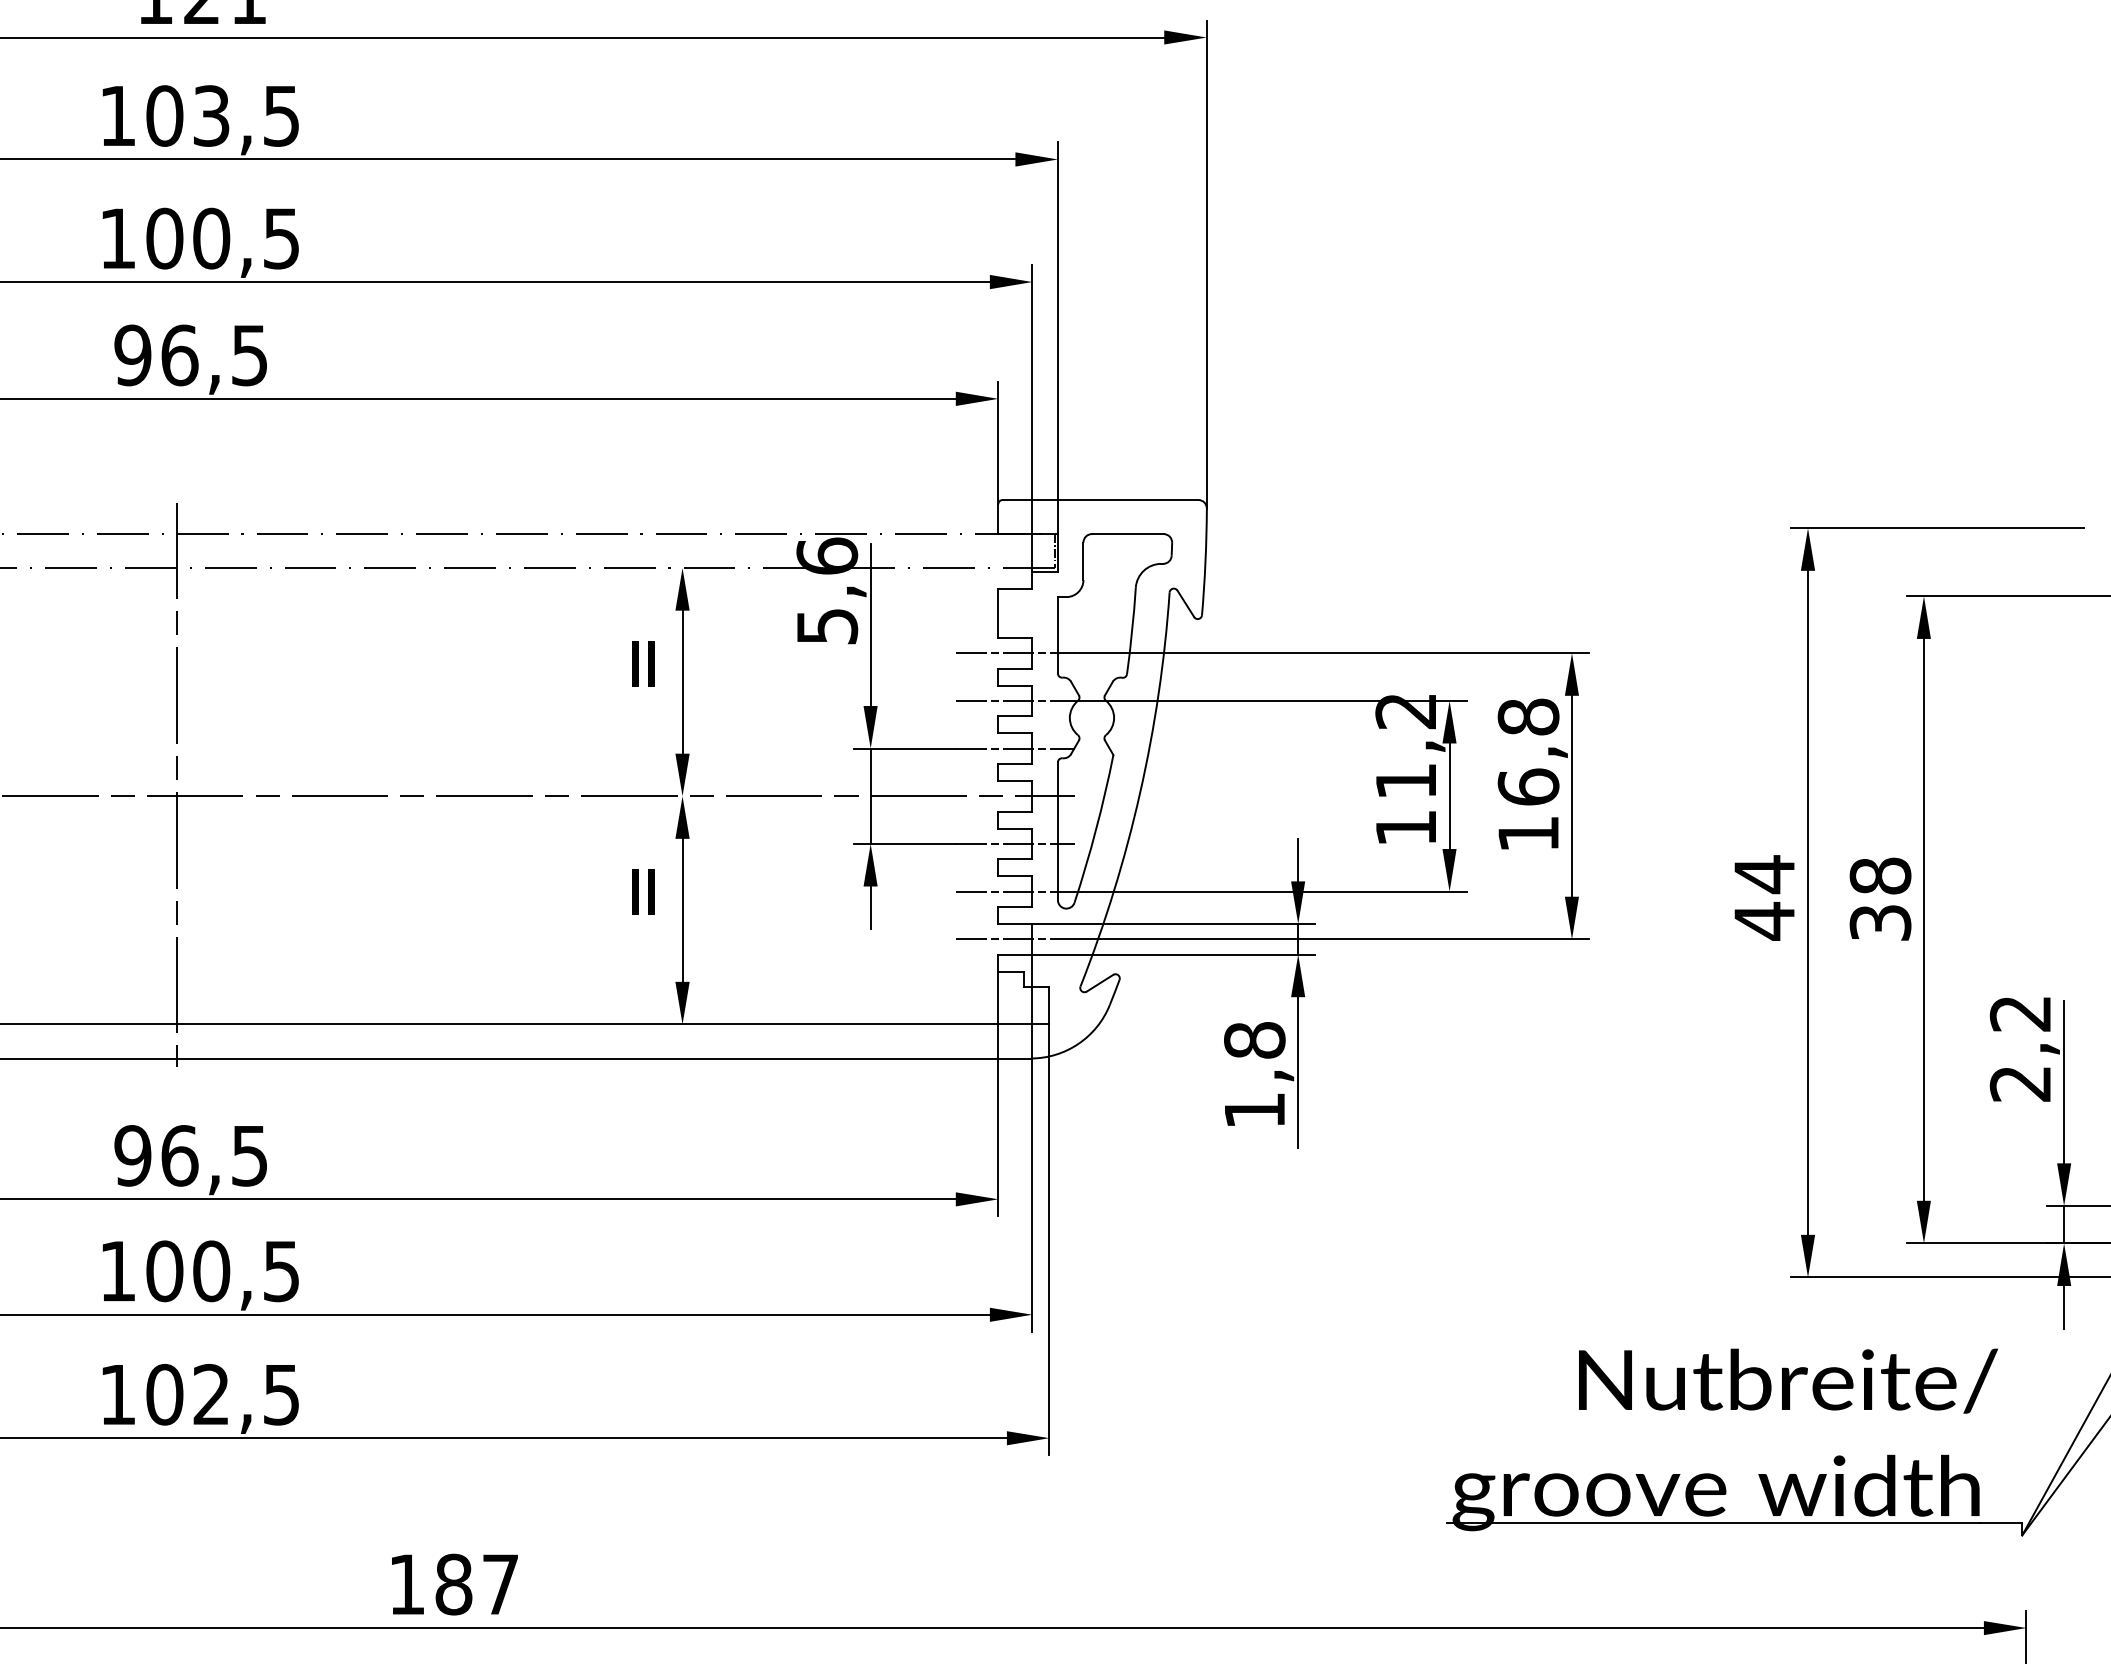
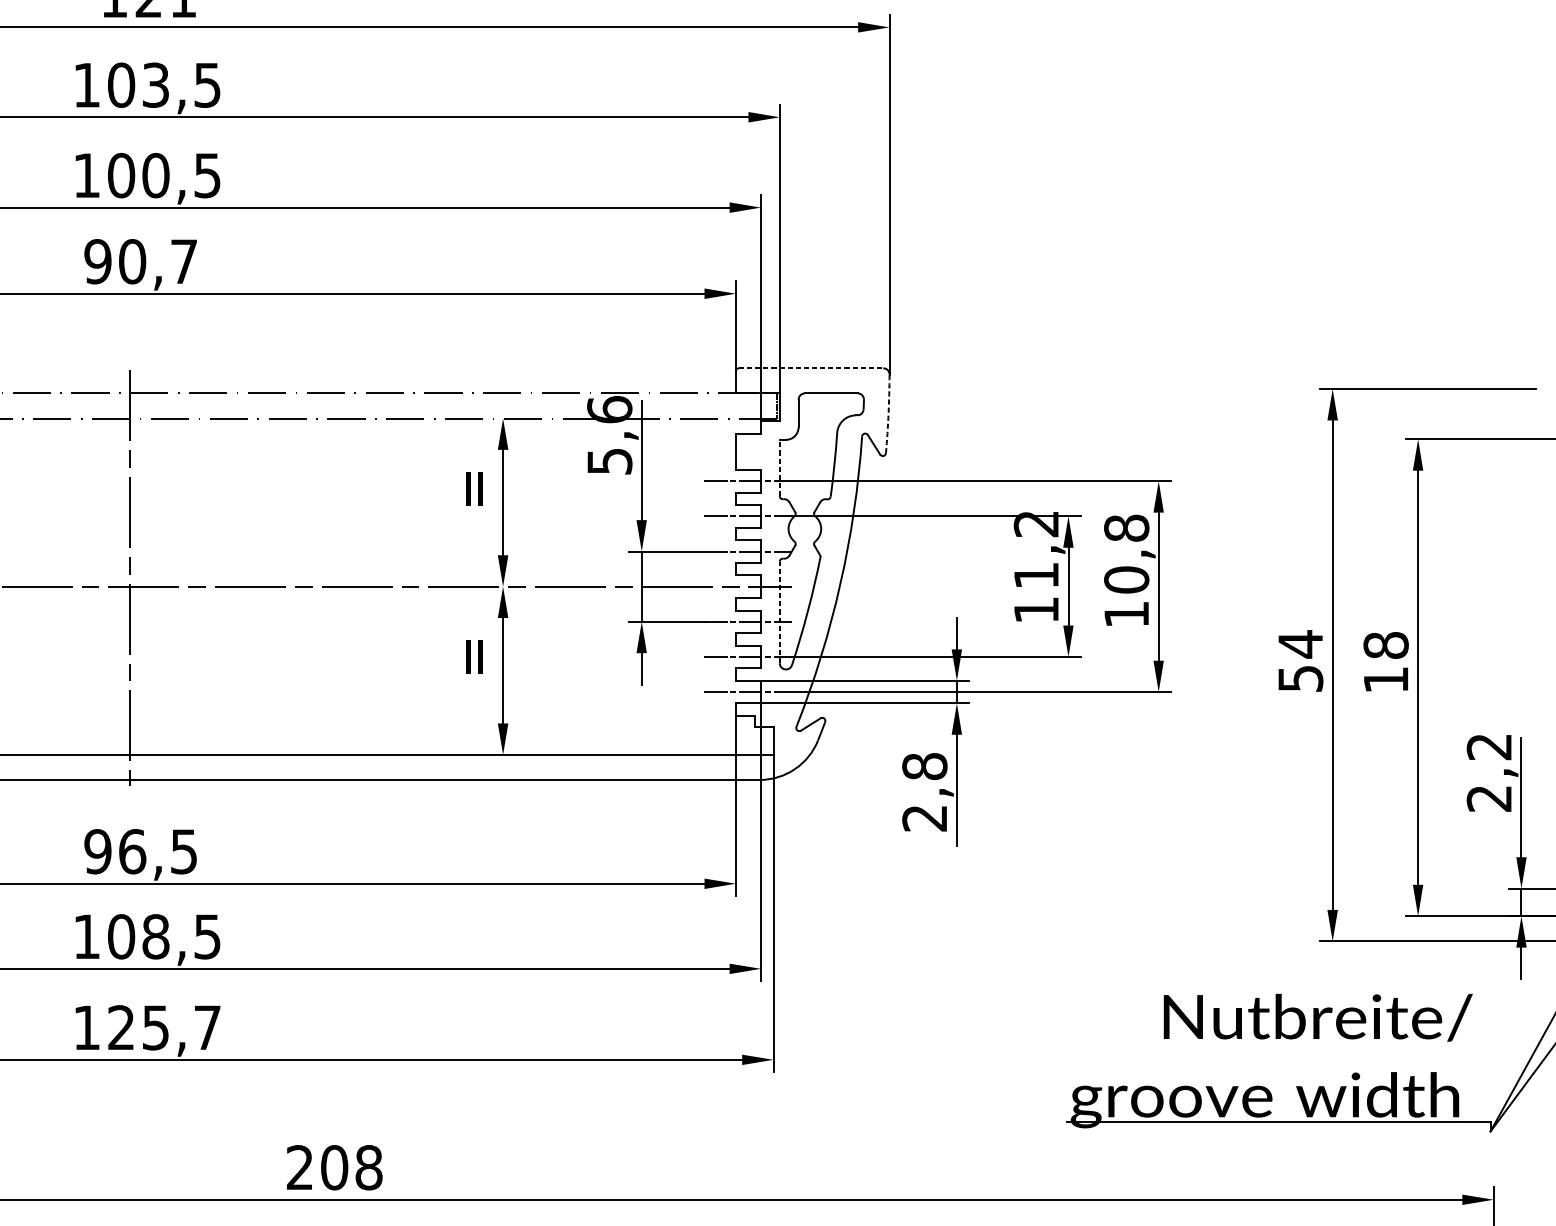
text: (214, 355) -> (158, 261), 96,5 -> 90,7
line: (1100, 500) -> (811, 368), solid -> dashed
arc: (1205, 561) -> (888, 413), solid -> dashed
line: (1057, 634) -> (779, 467), solid -> dashed
text: (1528, 786) -> (1126, 579), 16,8 -> 10,8
line: (1057, 831) -> (779, 612), solid -> dashed
text: (1764, 920) -> (1300, 678), 44 -> 54
text: (1880, 922) -> (1386, 679), 38 -> 18
text: (1254, 1110) -> (924, 818), 1,8 -> 2,8
text: (211, 1270) -> (155, 936), 100,5 -> 108,5
text: (222, 1394) -> (163, 1027), 102,5 -> 125,7
text: (454, 1584) -> (335, 1167), 187 -> 208

